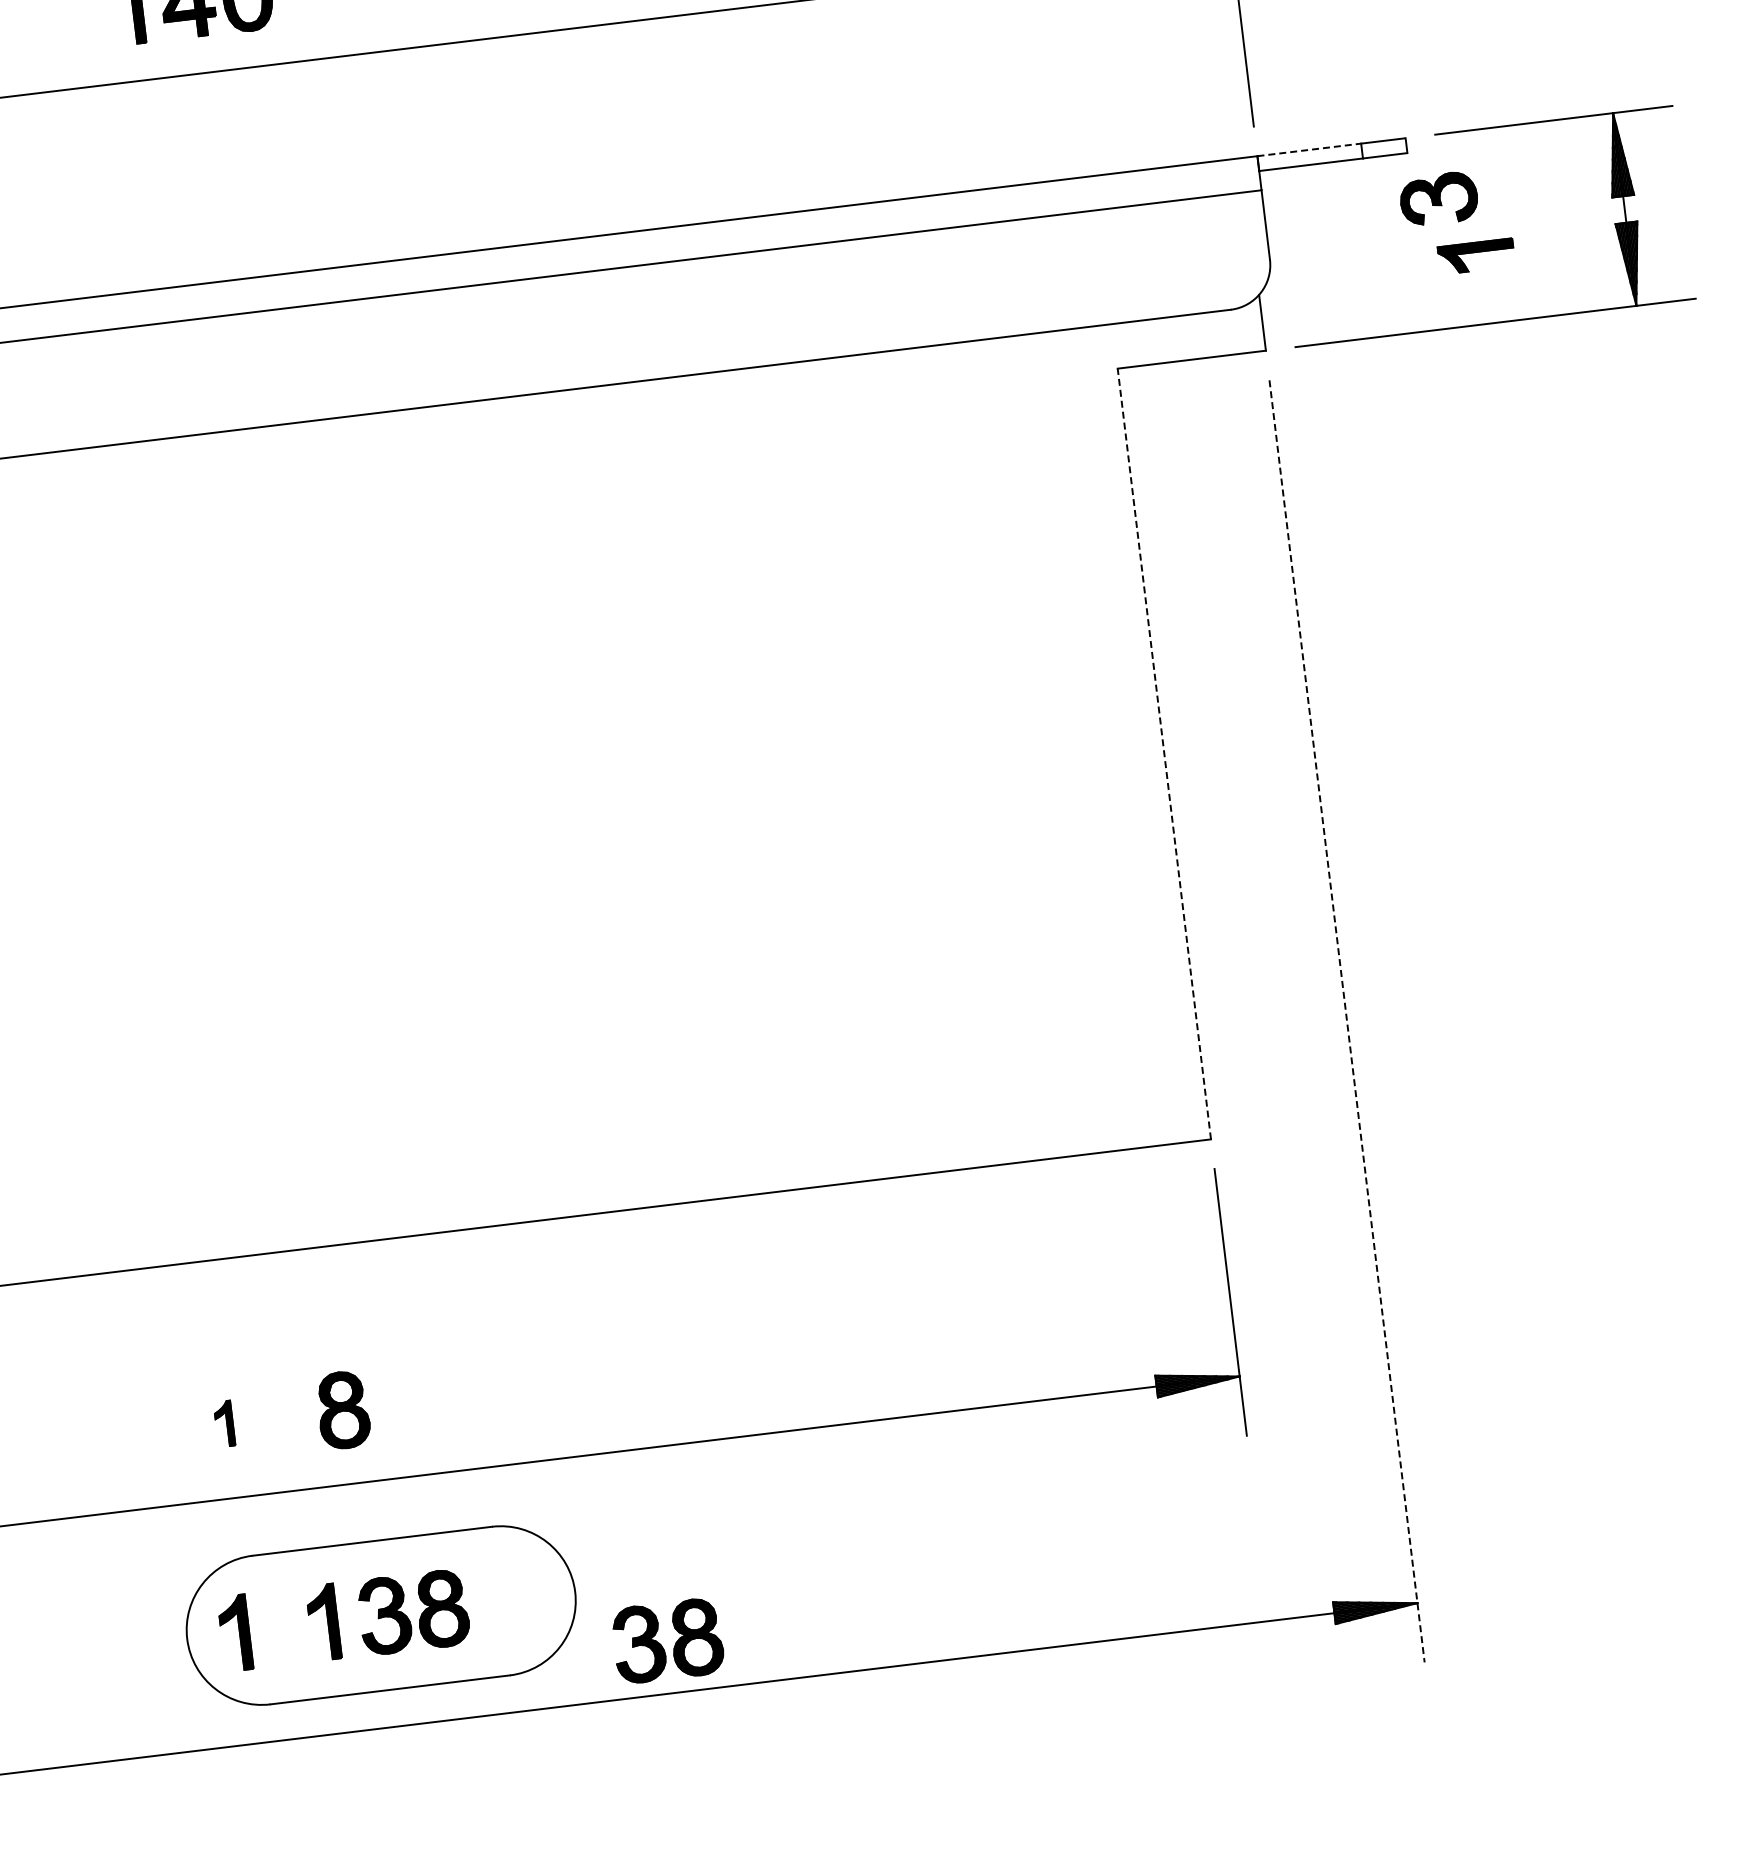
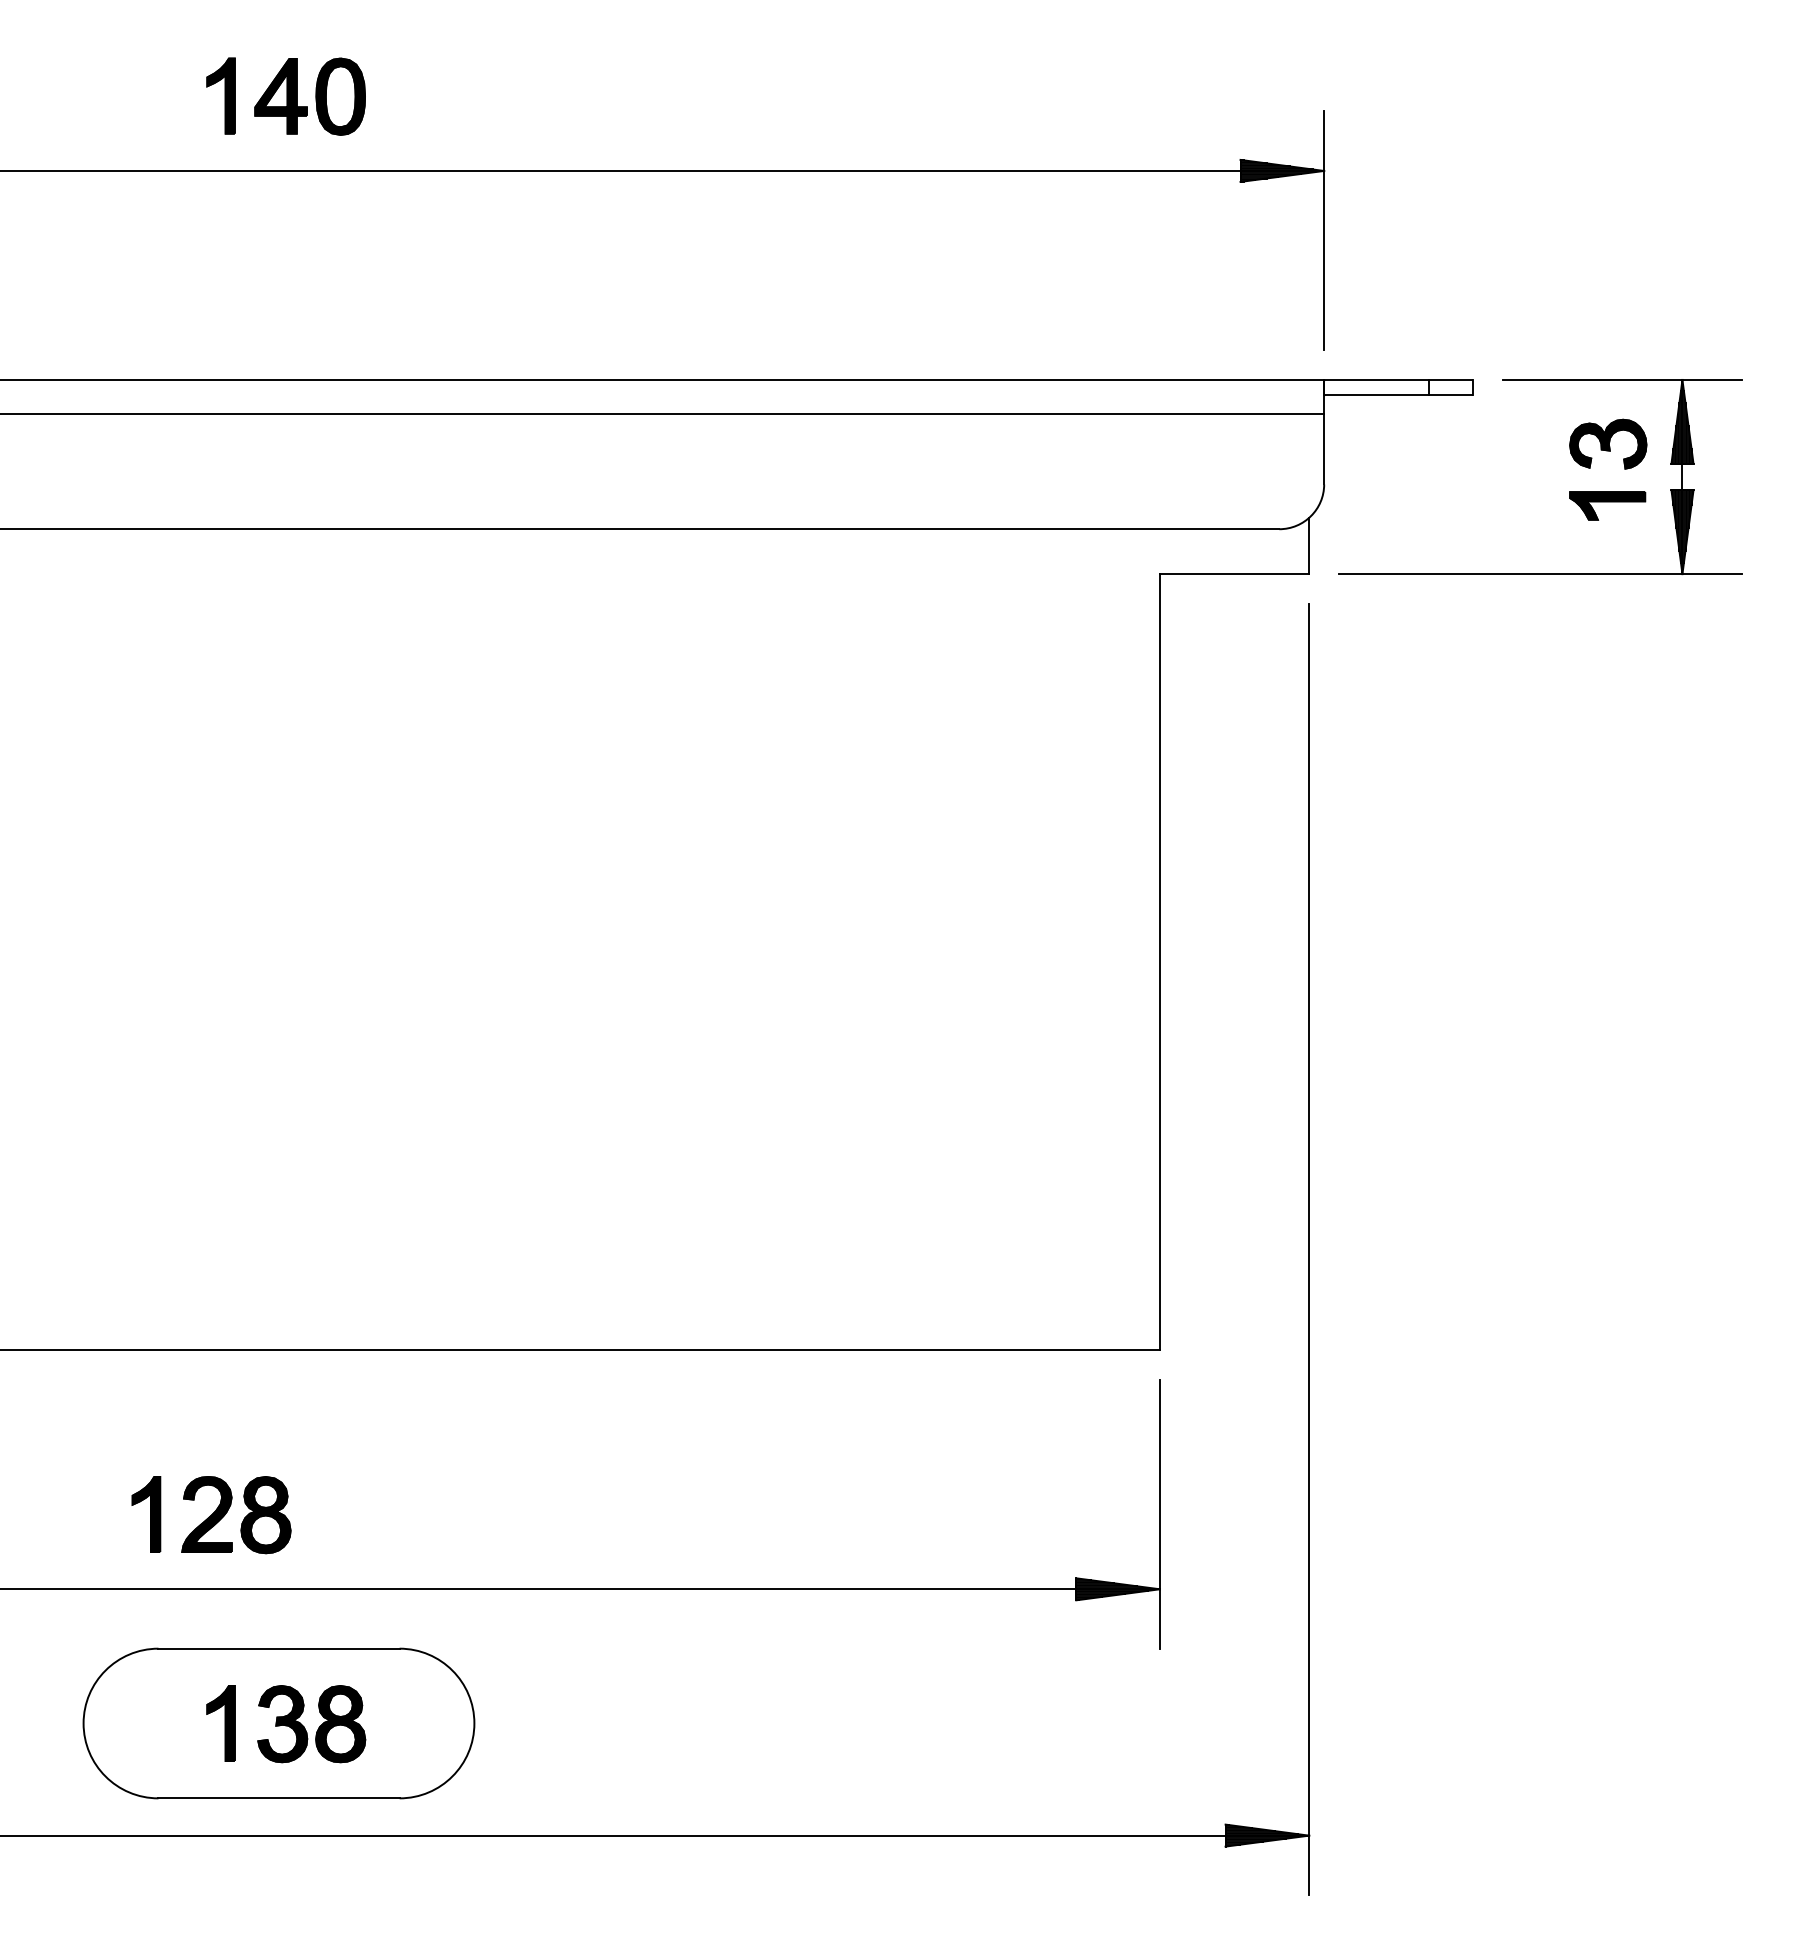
line: (1309, 149) -> (1376, 379), dashed -> solid
part: (1439, 198) -> (1608, 443), moved
part: (1476, 256) -> (1607, 505), moved
line: (1163, 753) -> (1159, 961), dashed -> solid
line: (1347, 1021) -> (1309, 1249), dashed -> solid
part: (284, 1416) -> (206, 1514), added
part: (224, 1423) -> (146, 1514), size x1.67
part: (234, 1633) -> (131, 1723), removed
part: (662, 1646) -> (554, 1787), removed

